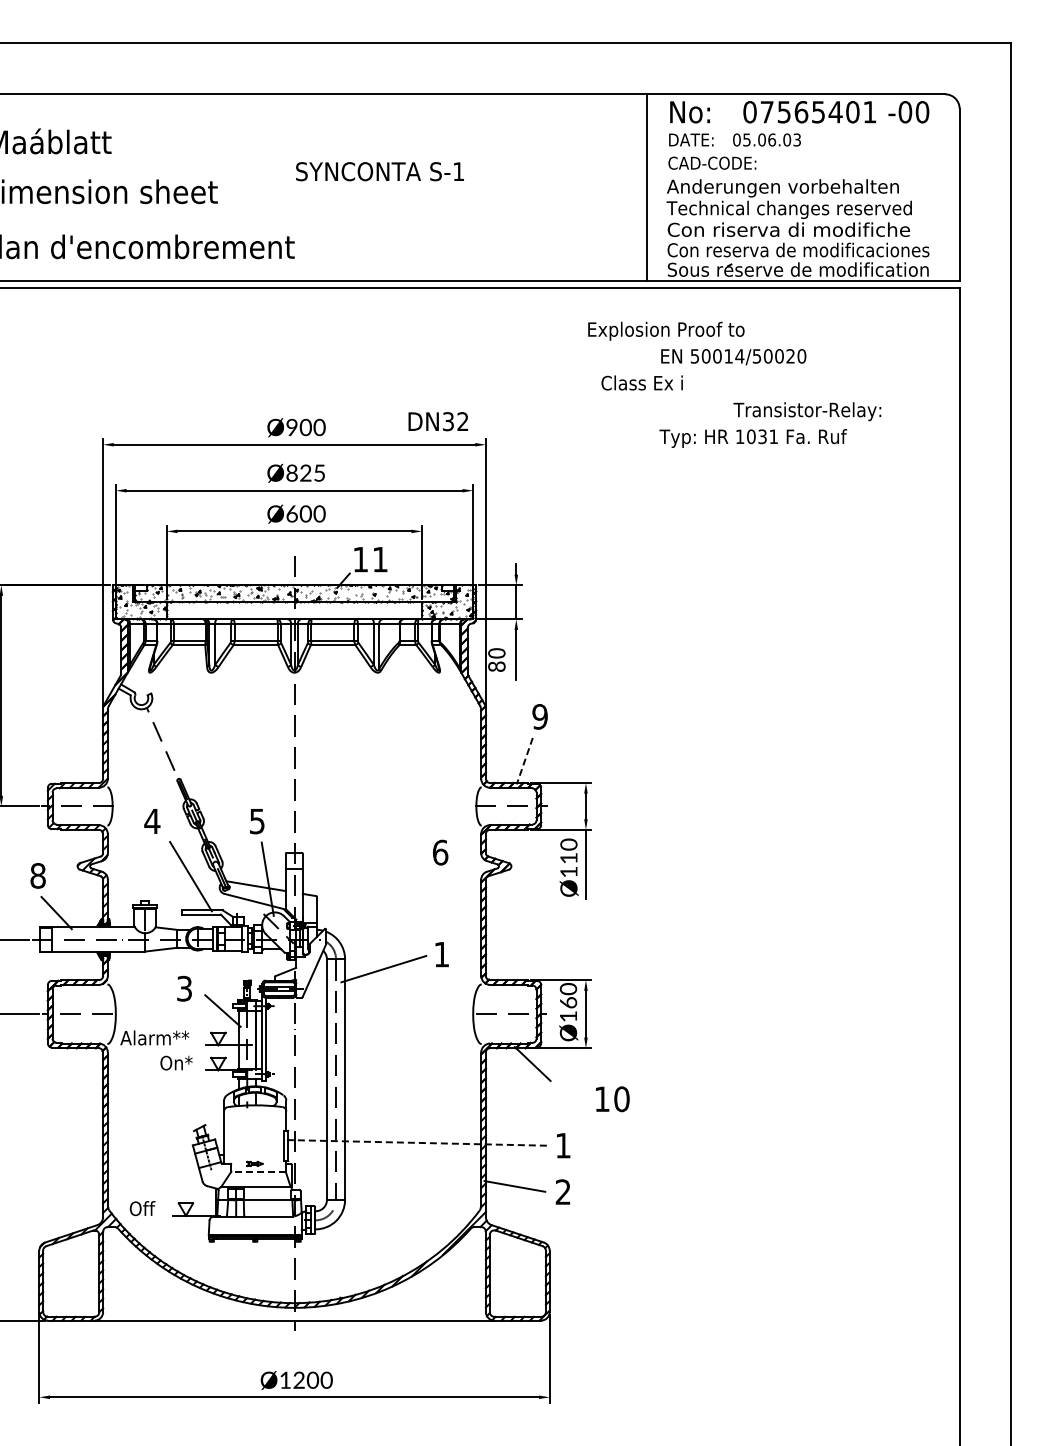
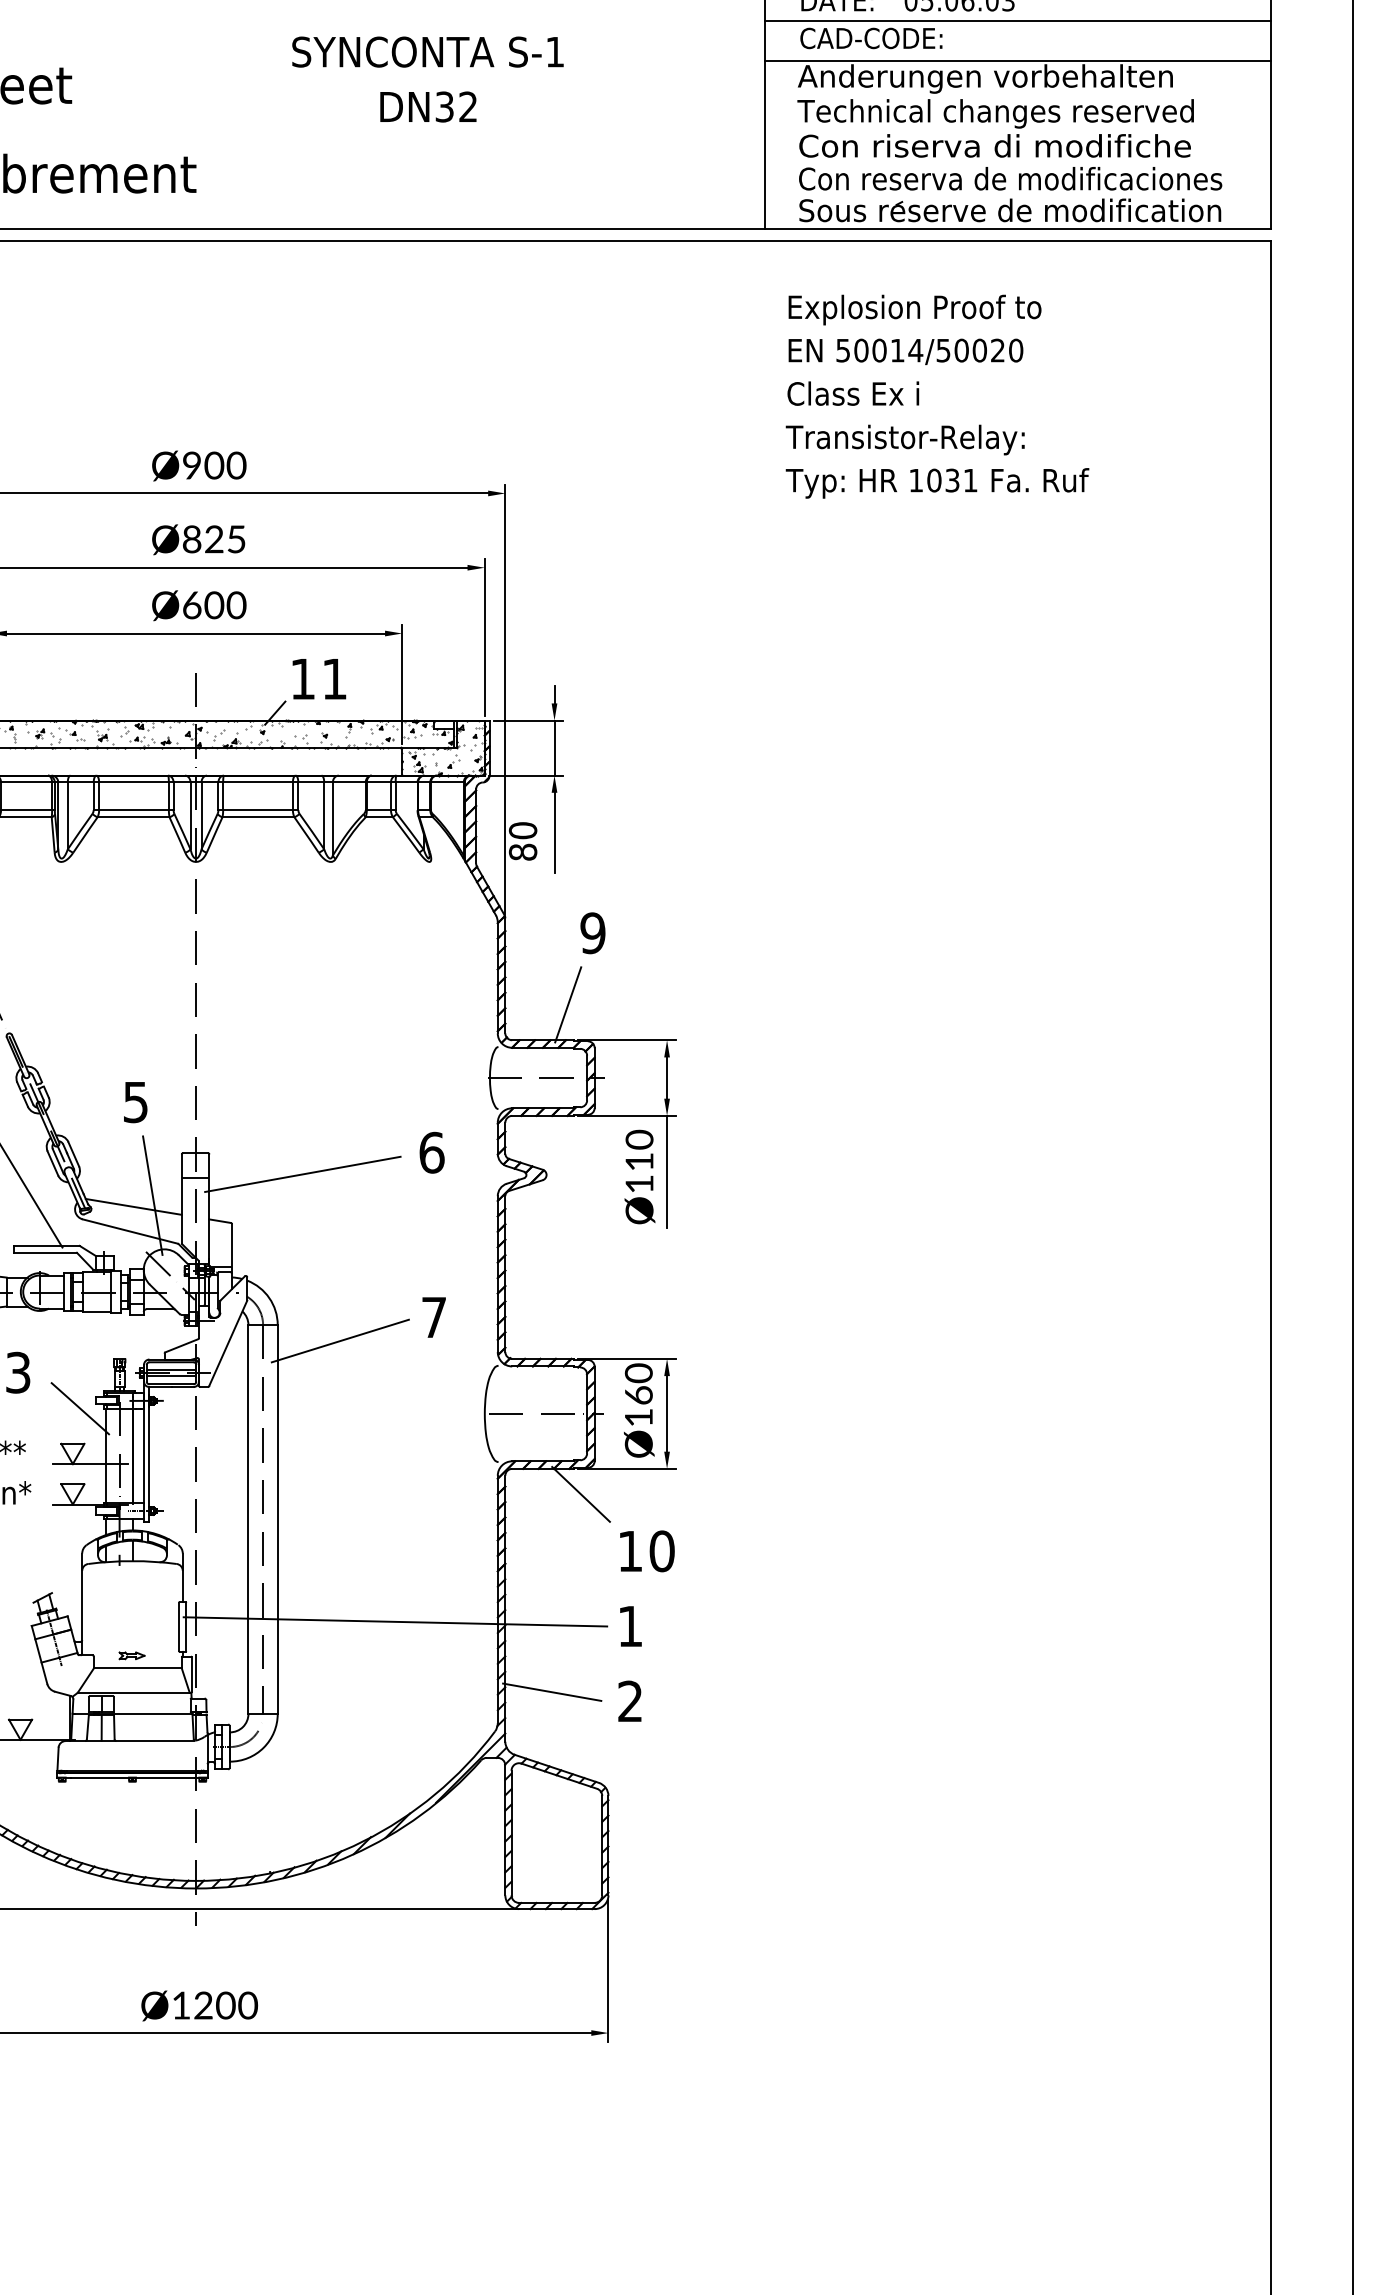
line: (802, 152) -> (1017, 21), added
text: (379, 171) -> (427, 51), moved
line: (802, 177) -> (1017, 61), added
text: (666, 330) -> (915, 308), moved
text: (641, 382) -> (852, 392), moved
text: (807, 411) -> (905, 439), moved
text: (437, 421) -> (427, 106), moved
line: (524, 761) -> (567, 1005), dashed -> solid
line: (360, 865) -> (302, 1173), added
text: (441, 954) -> (433, 1317), 1 -> 7
text: (612, 1099) -> (646, 1551), moved
line: (418, 1142) -> (396, 1621), dashed -> solid
line: (258, 1171) -> (137, 1668), dashed -> solid

